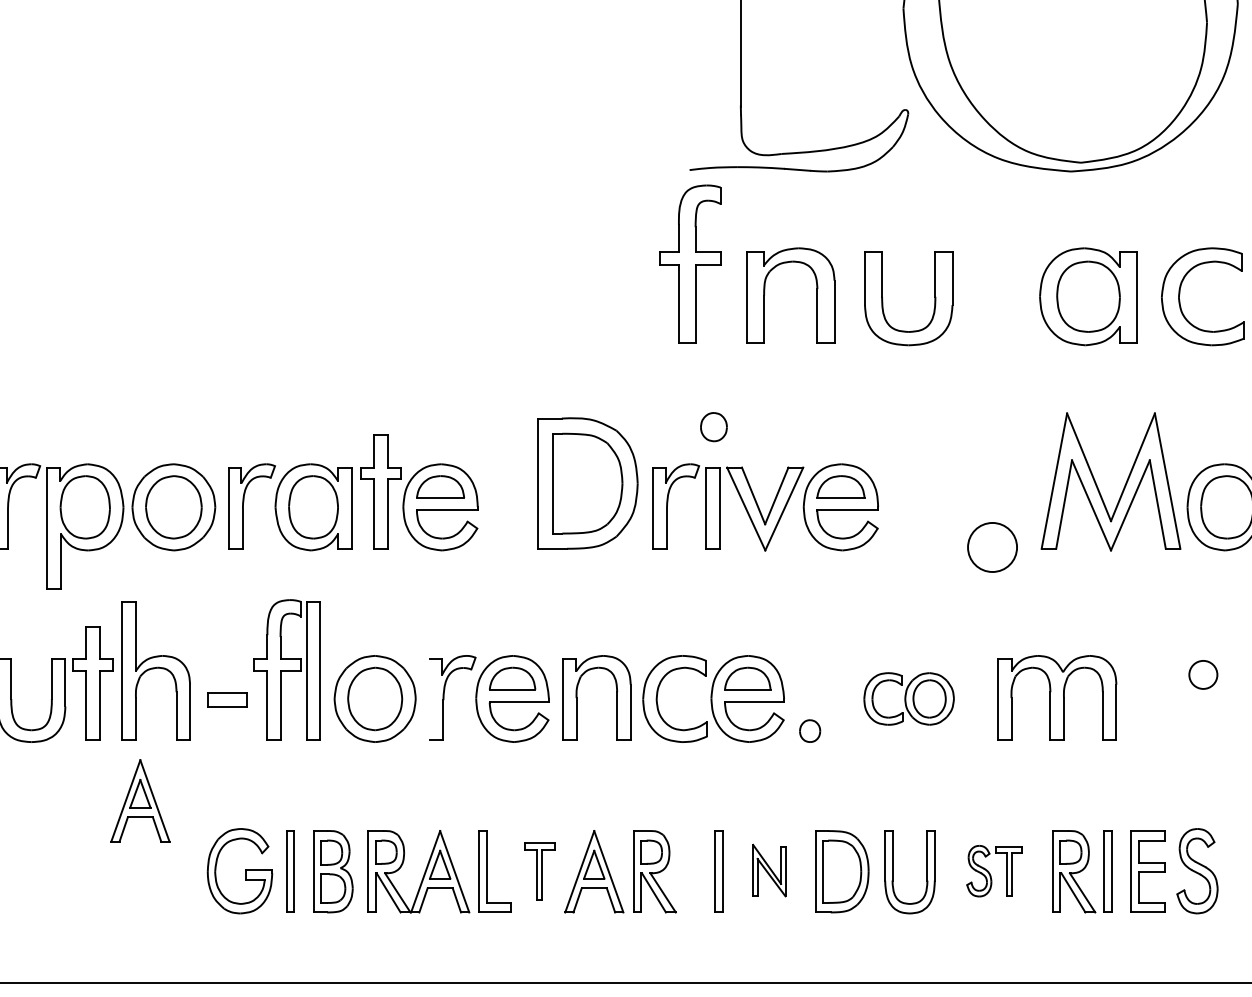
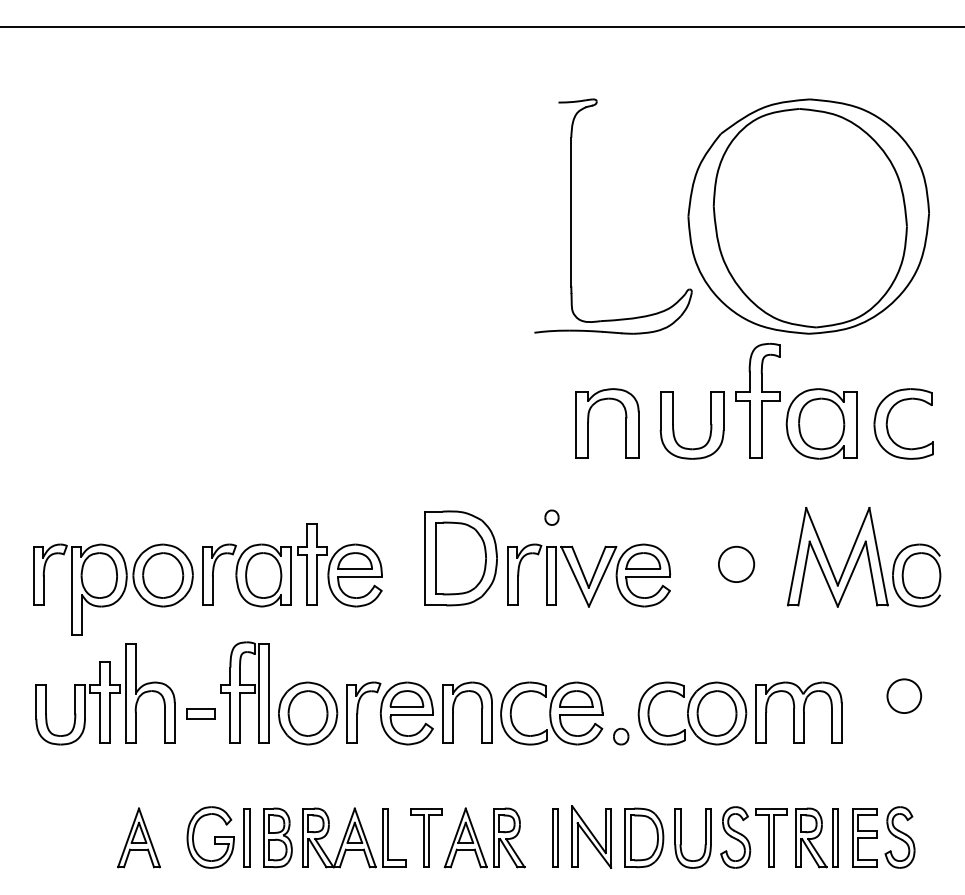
part: (689, 264) -> (757, 400), moved
part: (713, 426) -> (551, 517), size x0.71
circle: (992, 546) -> (736, 563), moved
circle: (1203, 675) -> (904, 696), size x1.67
line: (429, 698) -> (347, 713), added
part: (909, 698) -> (692, 713), size x1.67
part: (139, 800) -> (138, 837), moved
part: (768, 869) -> (591, 836), size x1.67
part: (539, 871) -> (426, 837), size x1.43
part: (993, 871) -> (753, 837), size x1.67

